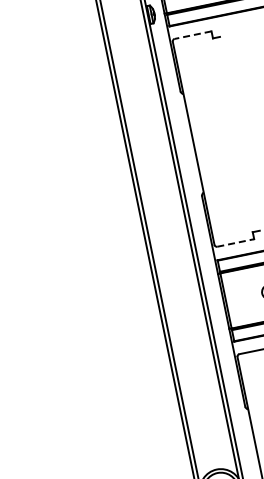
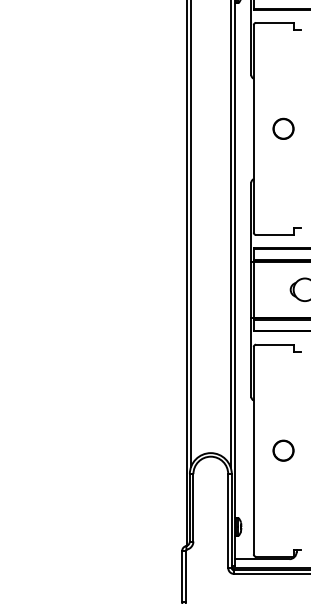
line: (192, 34) -> (274, 22), dashed -> solid
circle: (222, 136) -> (283, 128), added
line: (235, 243) -> (274, 235), dashed -> solid

